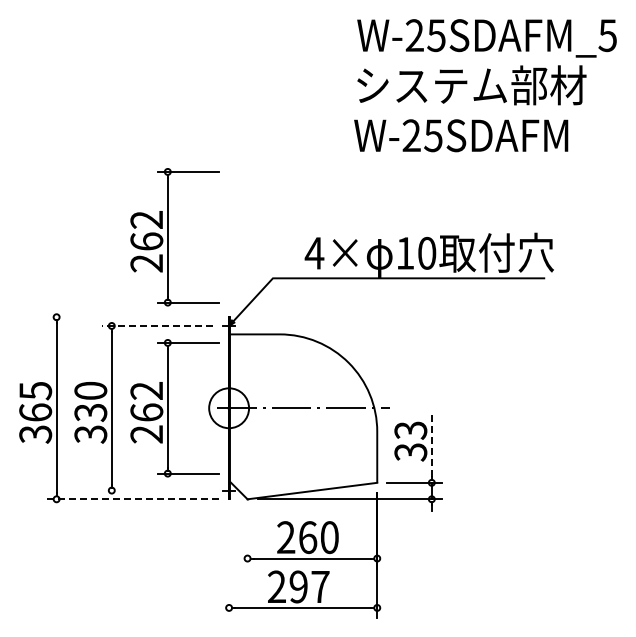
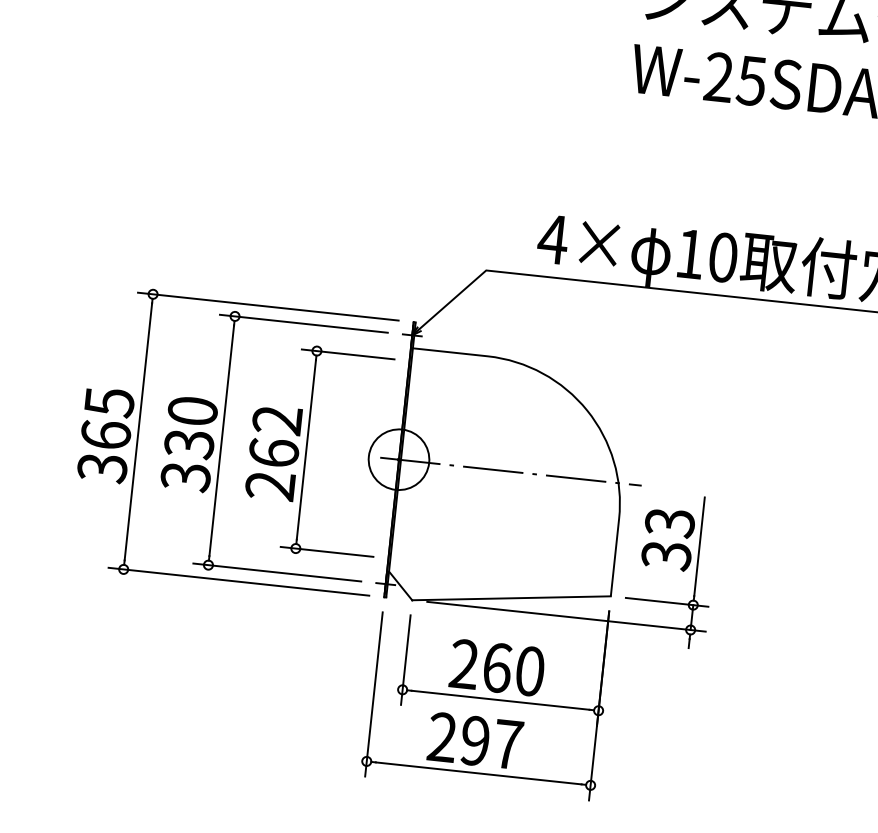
part: (174, 237) -> (344, 192), removed
line: (132, 317) -> (267, 306), added
line: (157, 325) -> (304, 323), dashed -> solid
line: (431, 444) -> (698, 547), dashed -> solid
line: (156, 490) -> (276, 572), added
line: (132, 499) -> (238, 581), dashed -> solid
line: (247, 538) -> (405, 659), added
line: (229, 563) -> (374, 694), added

